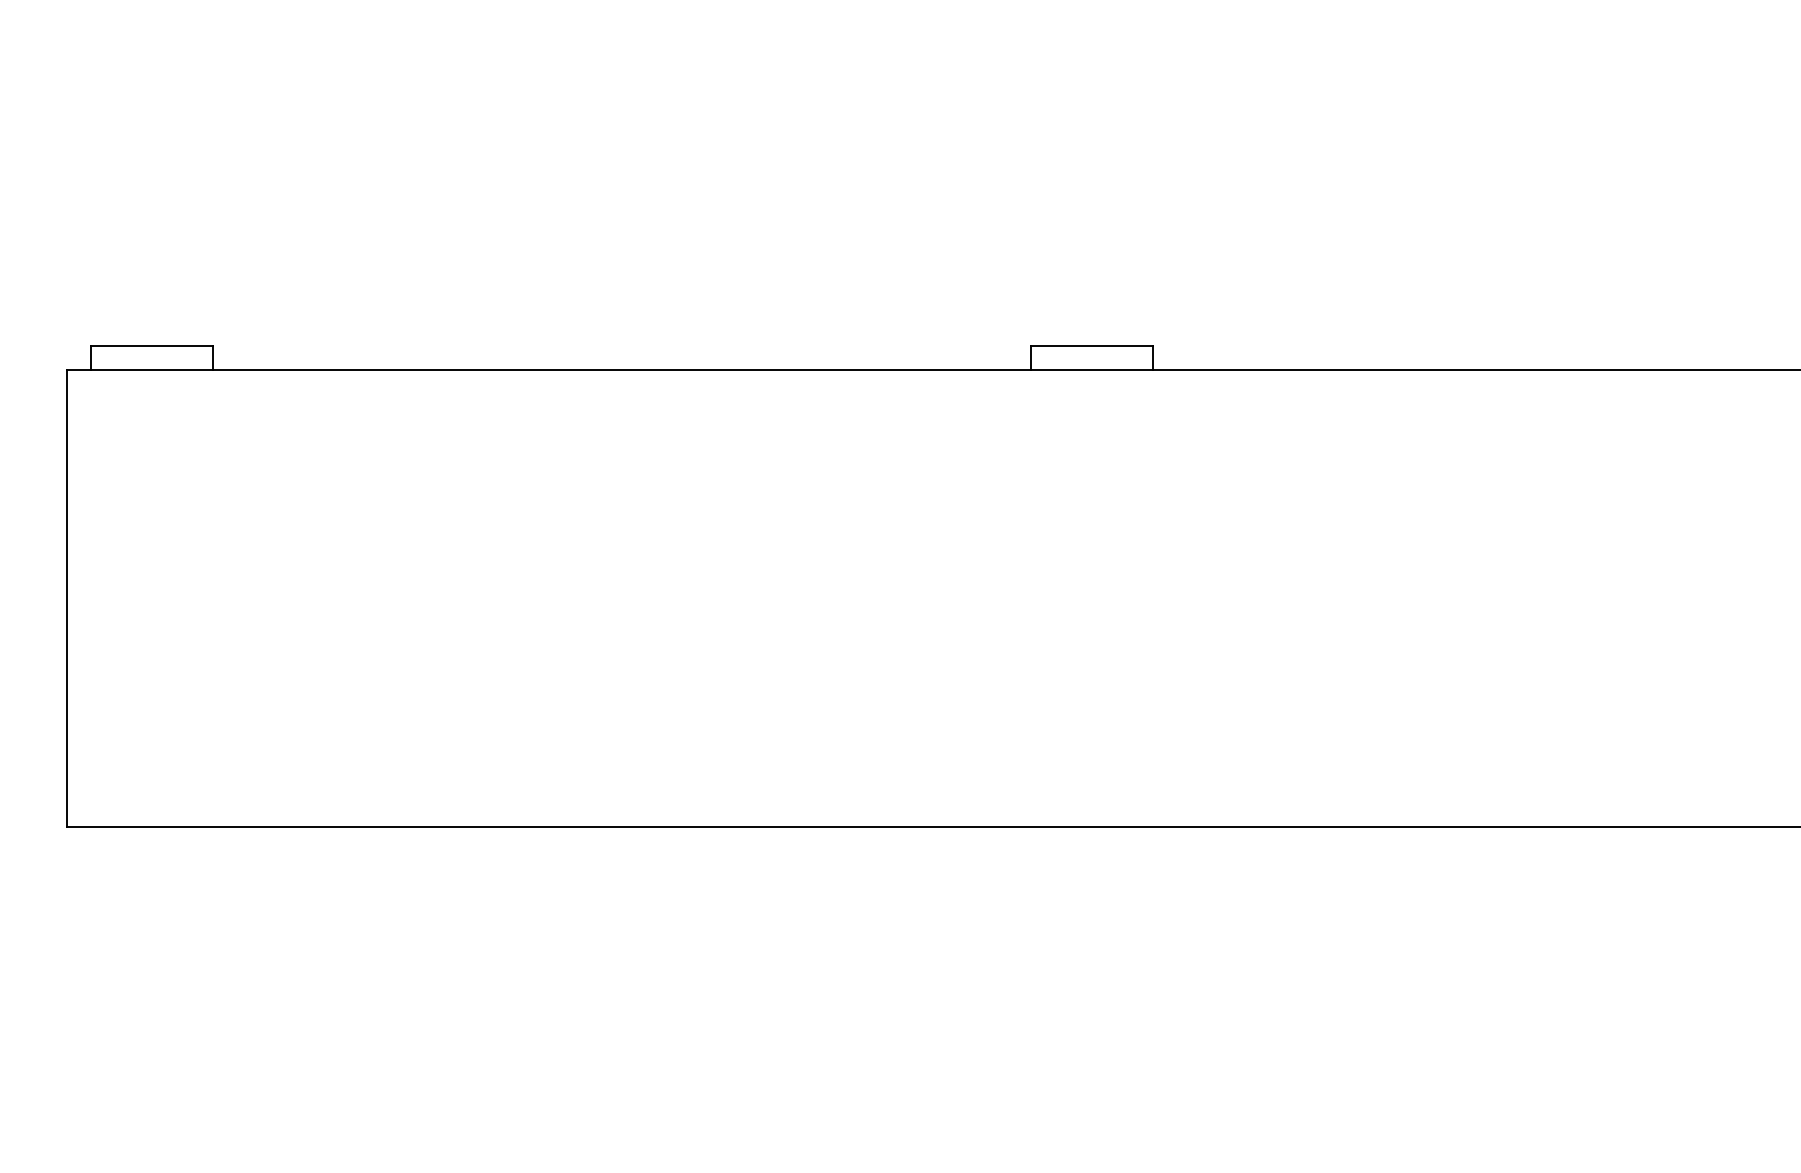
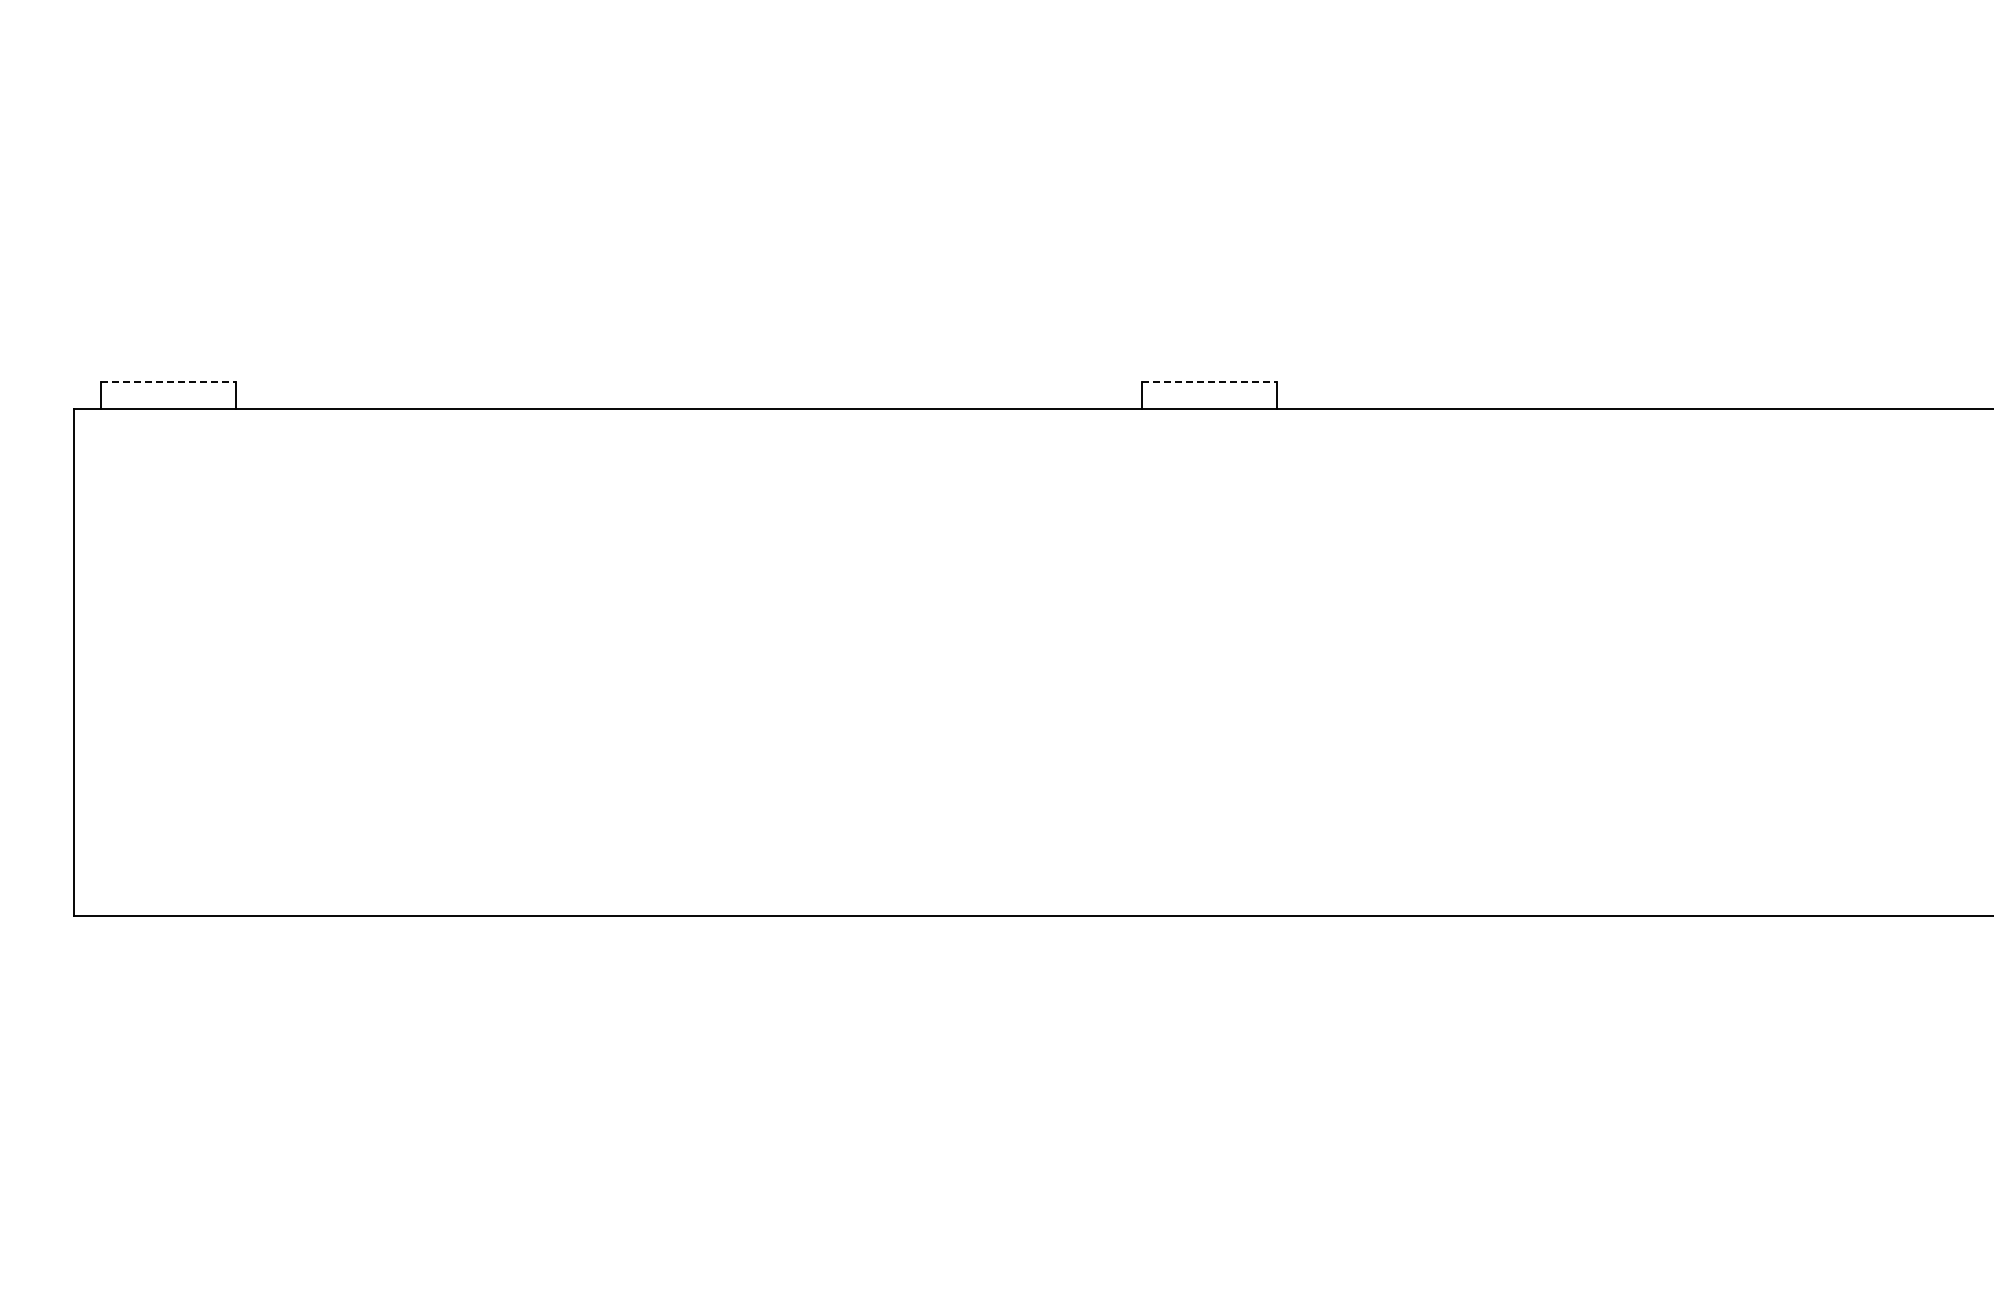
line: (153, 345) -> (169, 382), solid -> dashed
line: (1092, 345) -> (1209, 382), solid -> dashed

